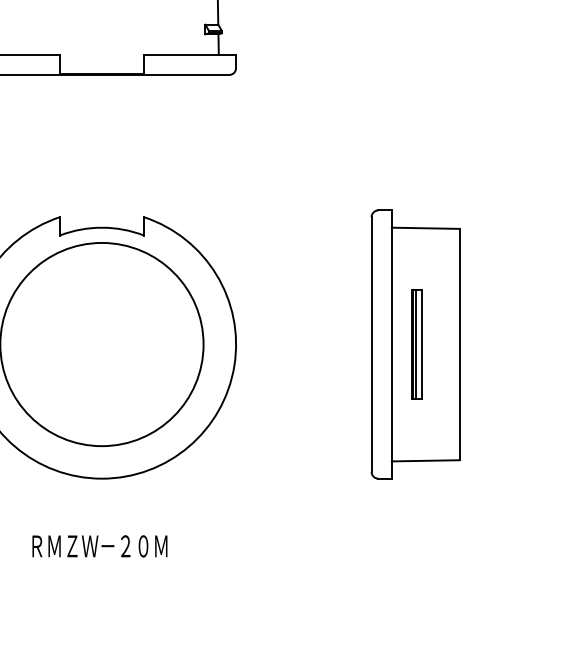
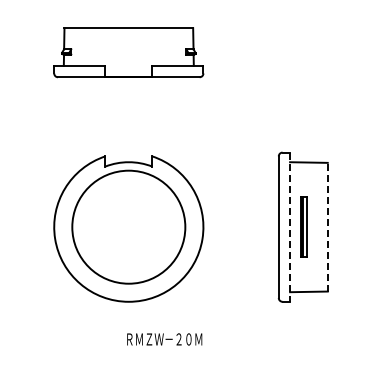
line: (459, 343) -> (327, 226), solid -> dashed
line: (392, 345) -> (290, 227), solid -> dashed
text: (99, 546) -> (164, 339), moved

